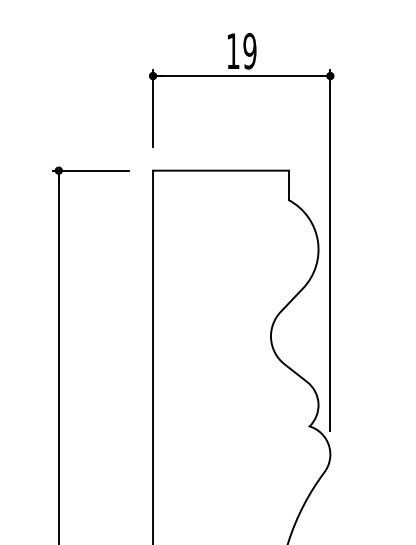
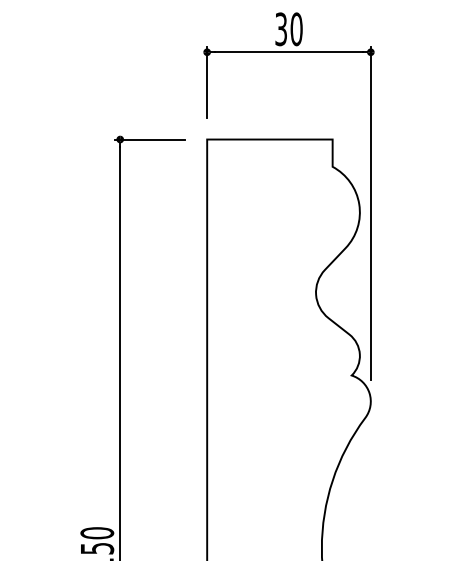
text: (241, 51) -> (288, 29), 19 -> 30

